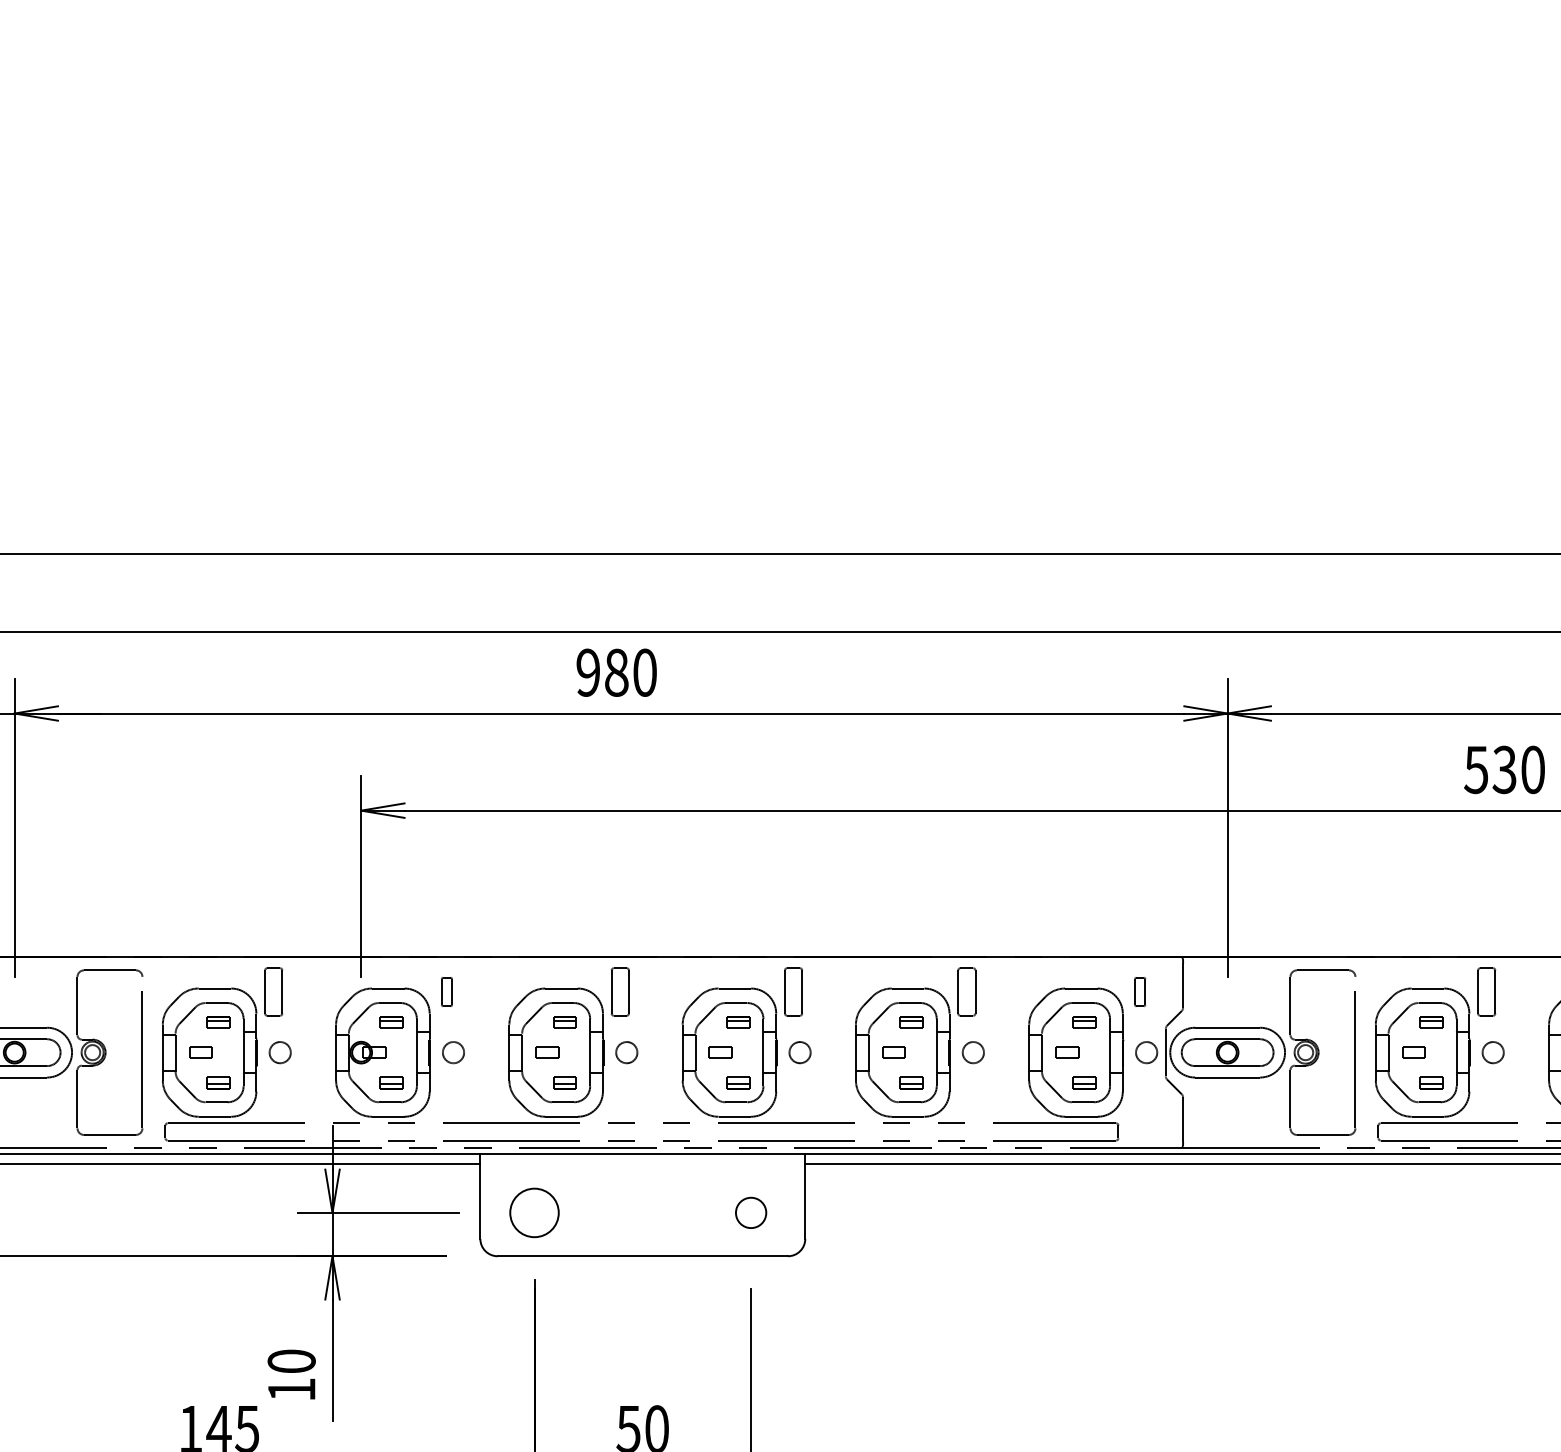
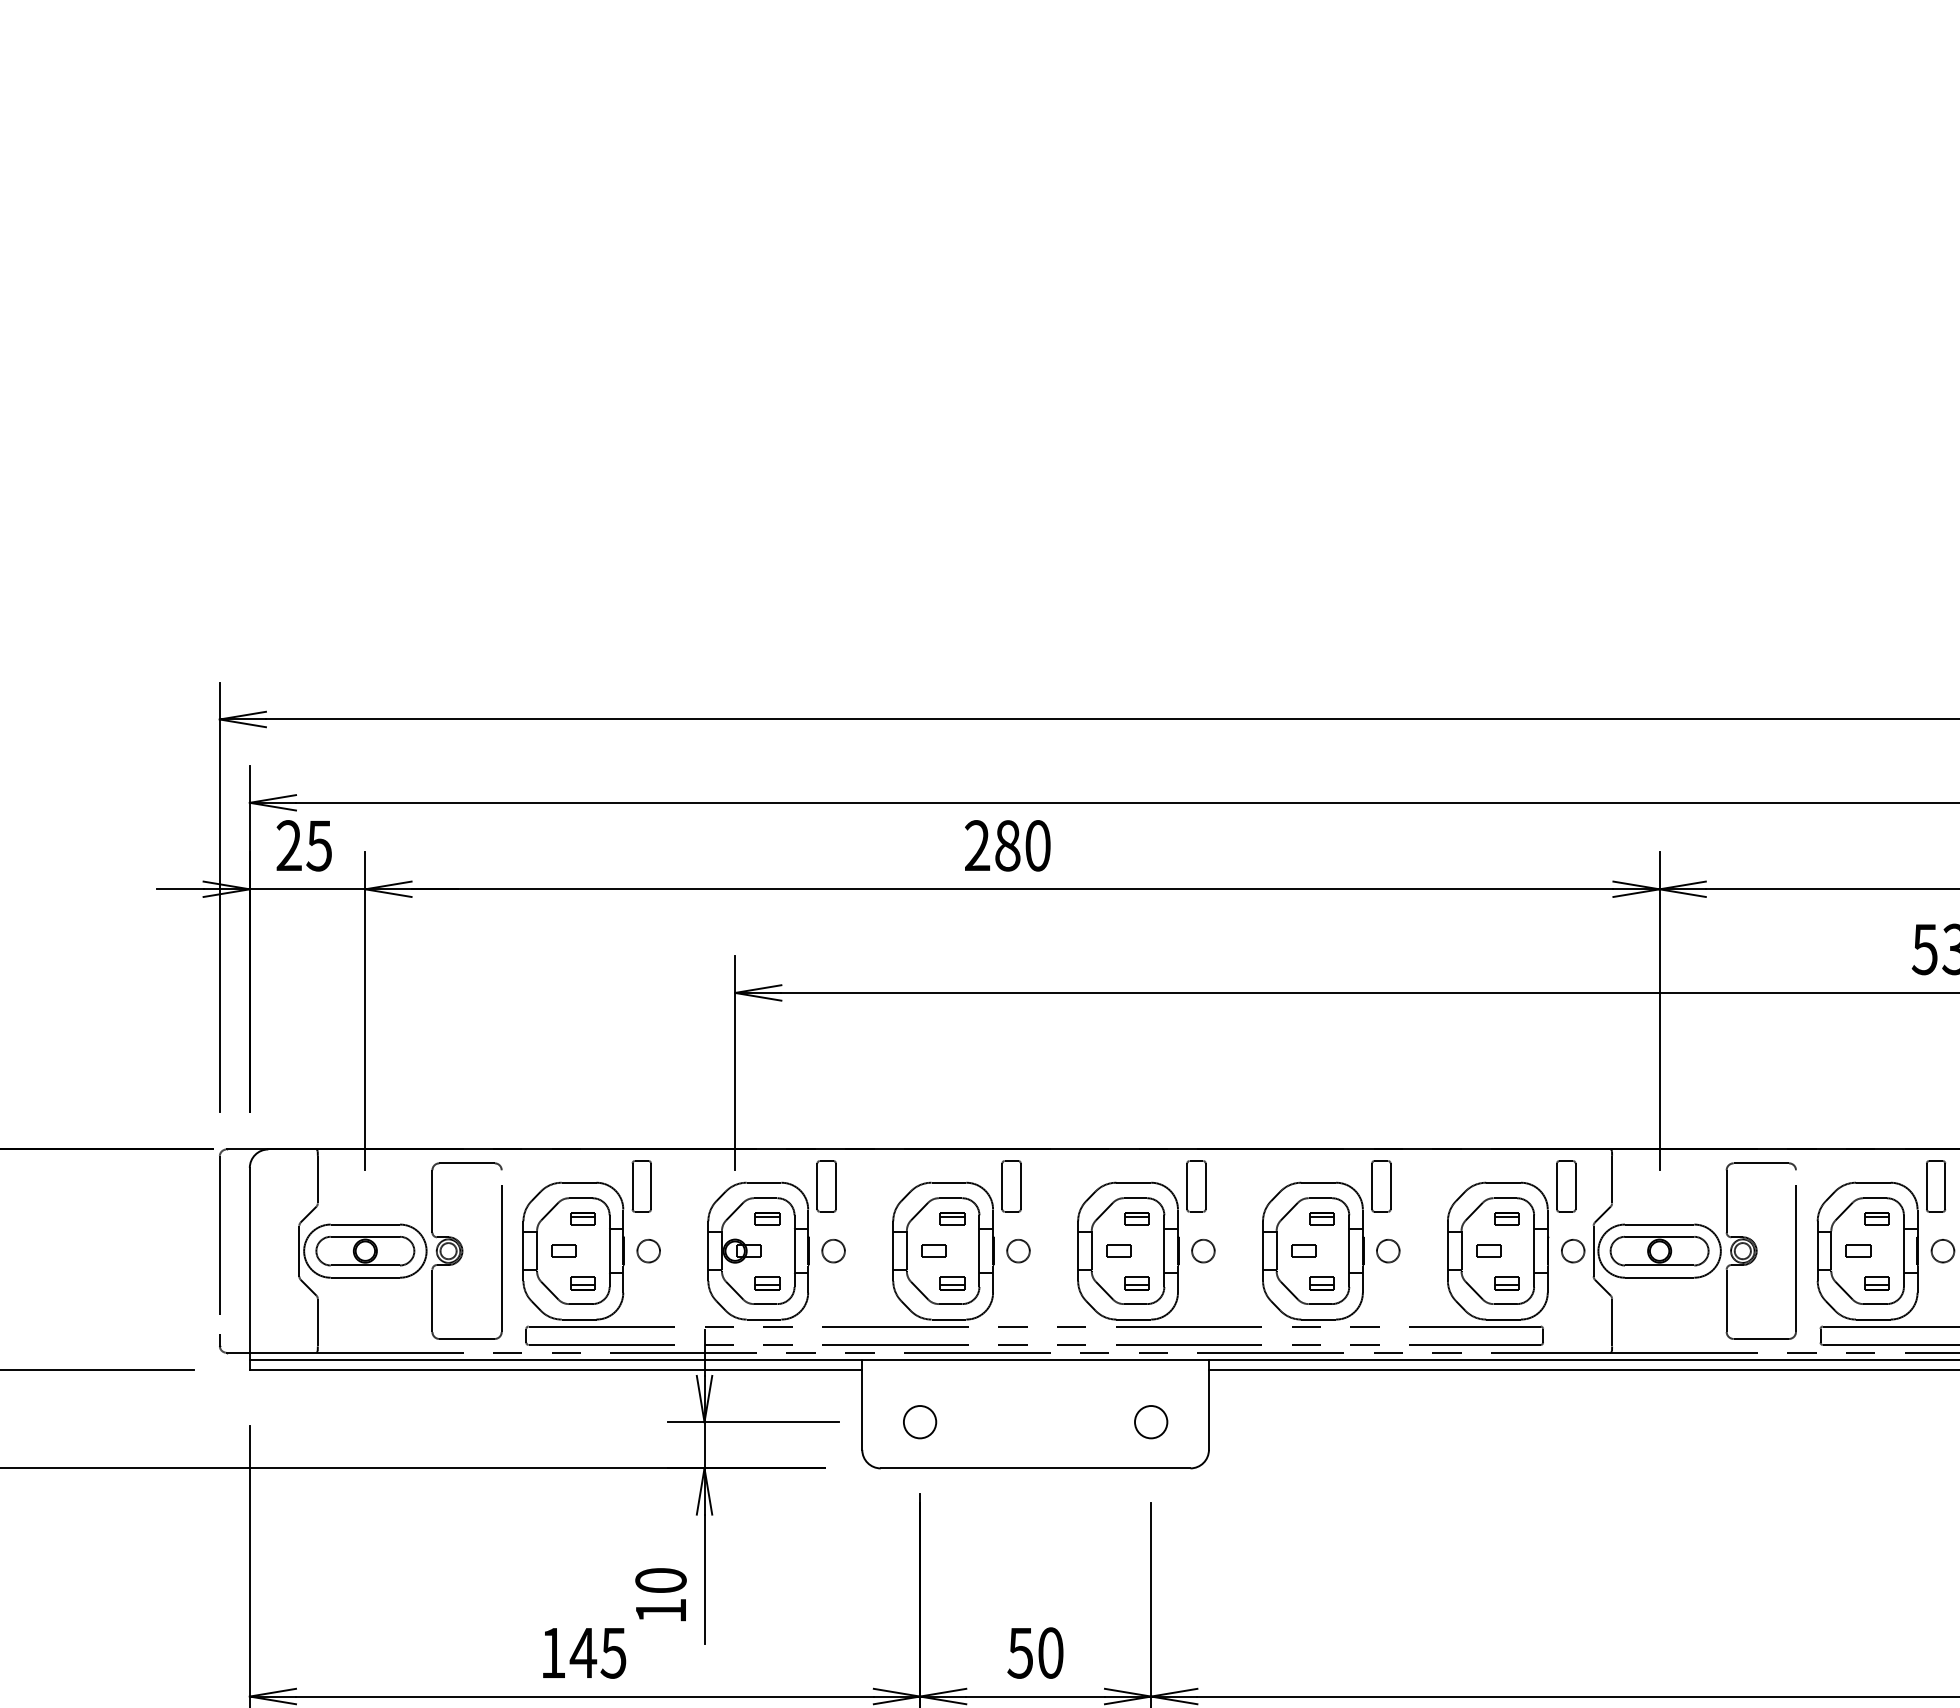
text: (588, 672) -> (977, 845), 980 -> 280
part: (446, 992) -> (826, 1186), size x1.67
part: (1140, 992) -> (1566, 1186), size x1.67
circle: (533, 1213) -> (919, 1422), size x0.62

